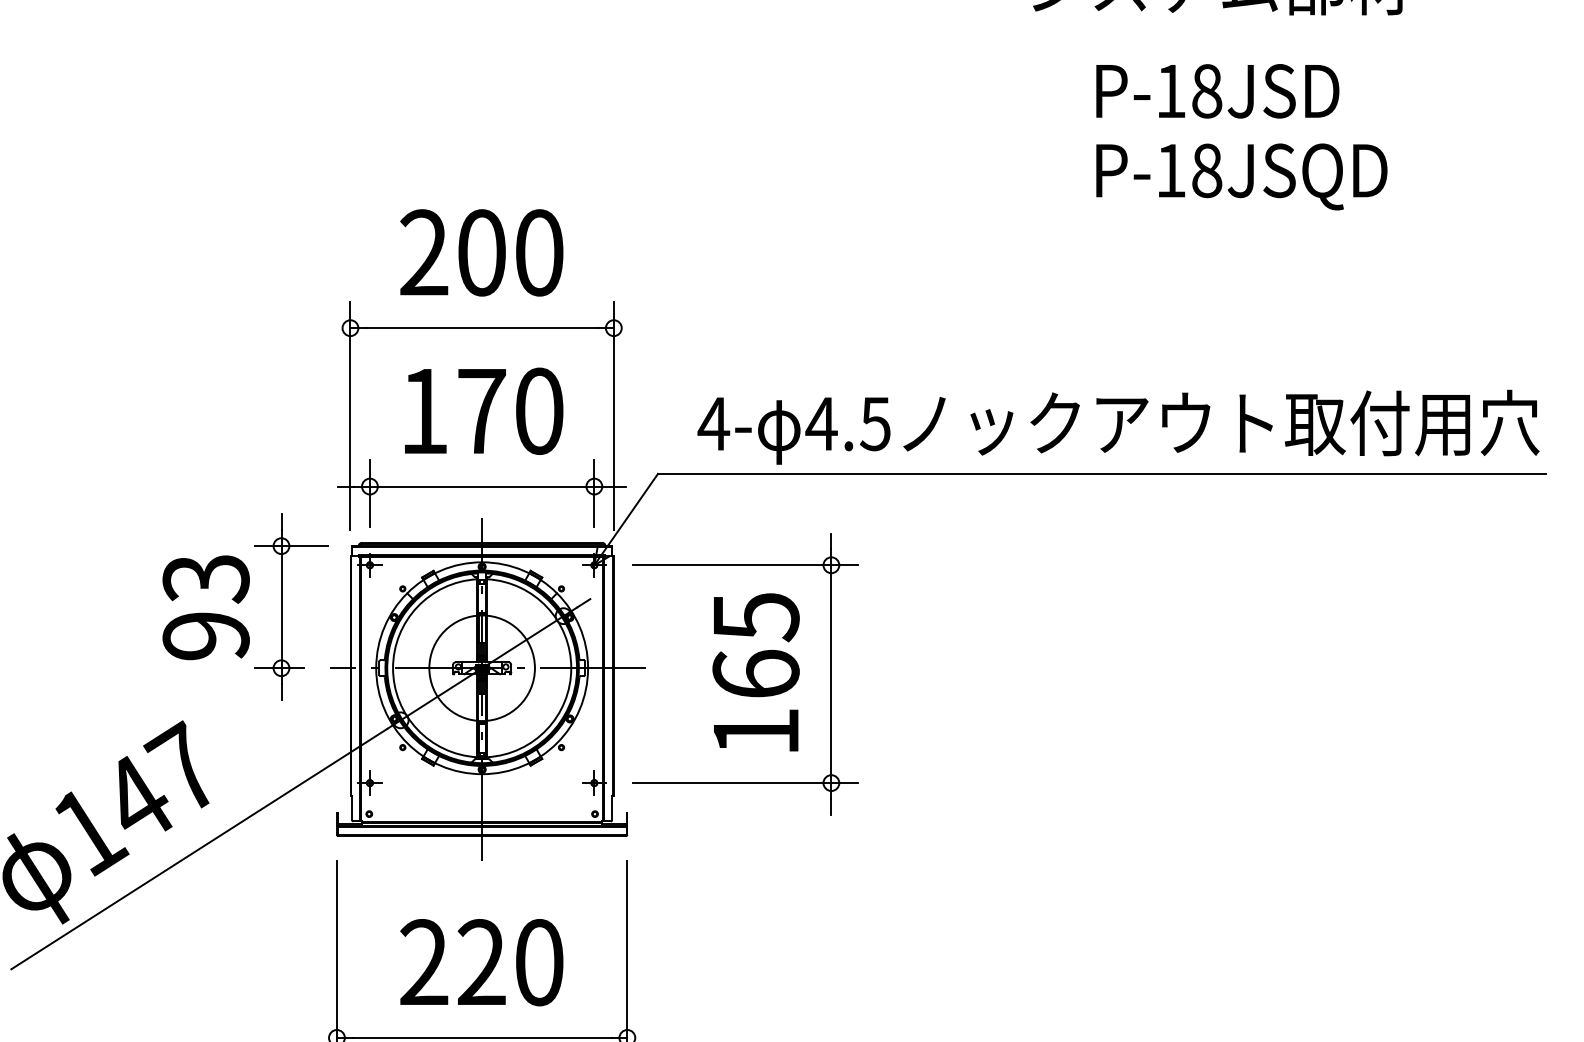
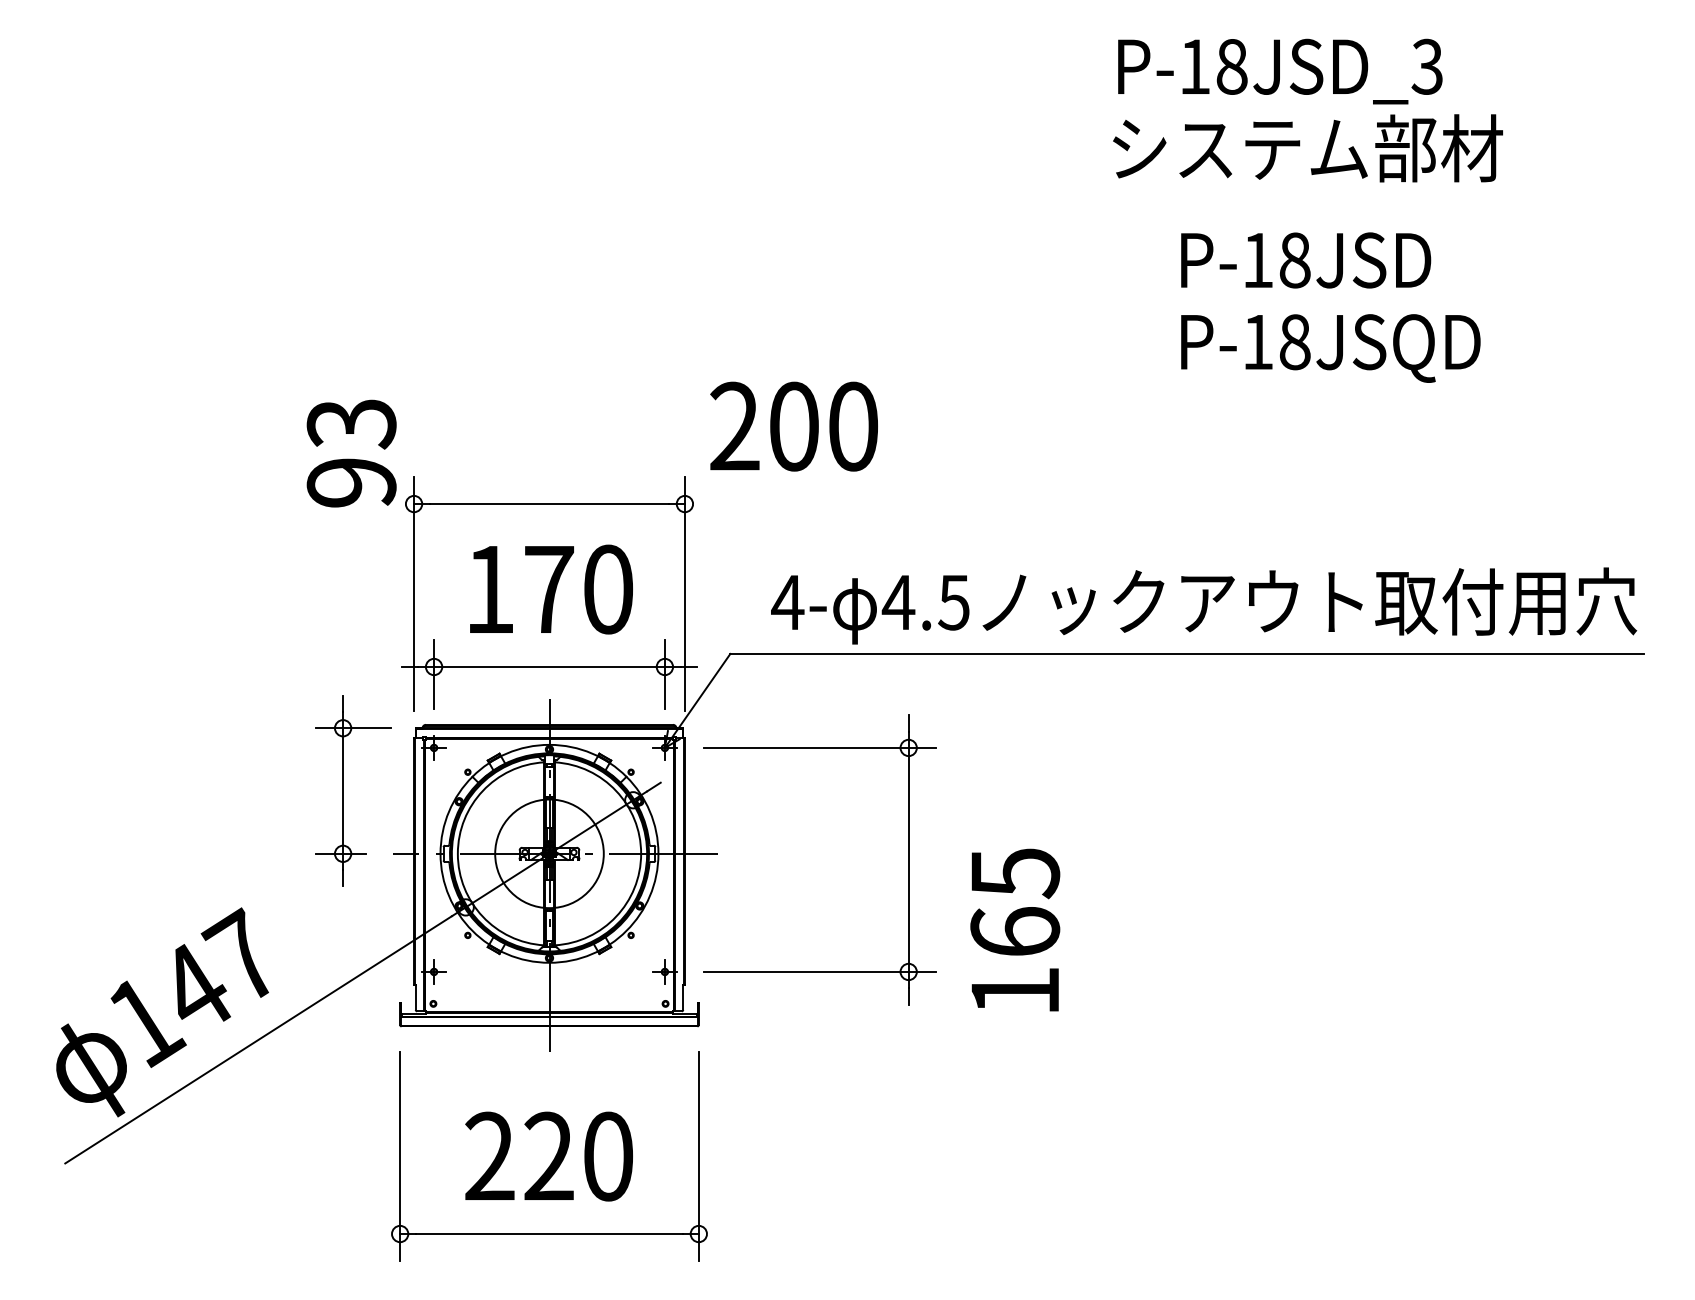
text: (481, 252) -> (793, 426), moved
text: (206, 607) -> (351, 453), moved
text: (756, 671) -> (1015, 929), moved

